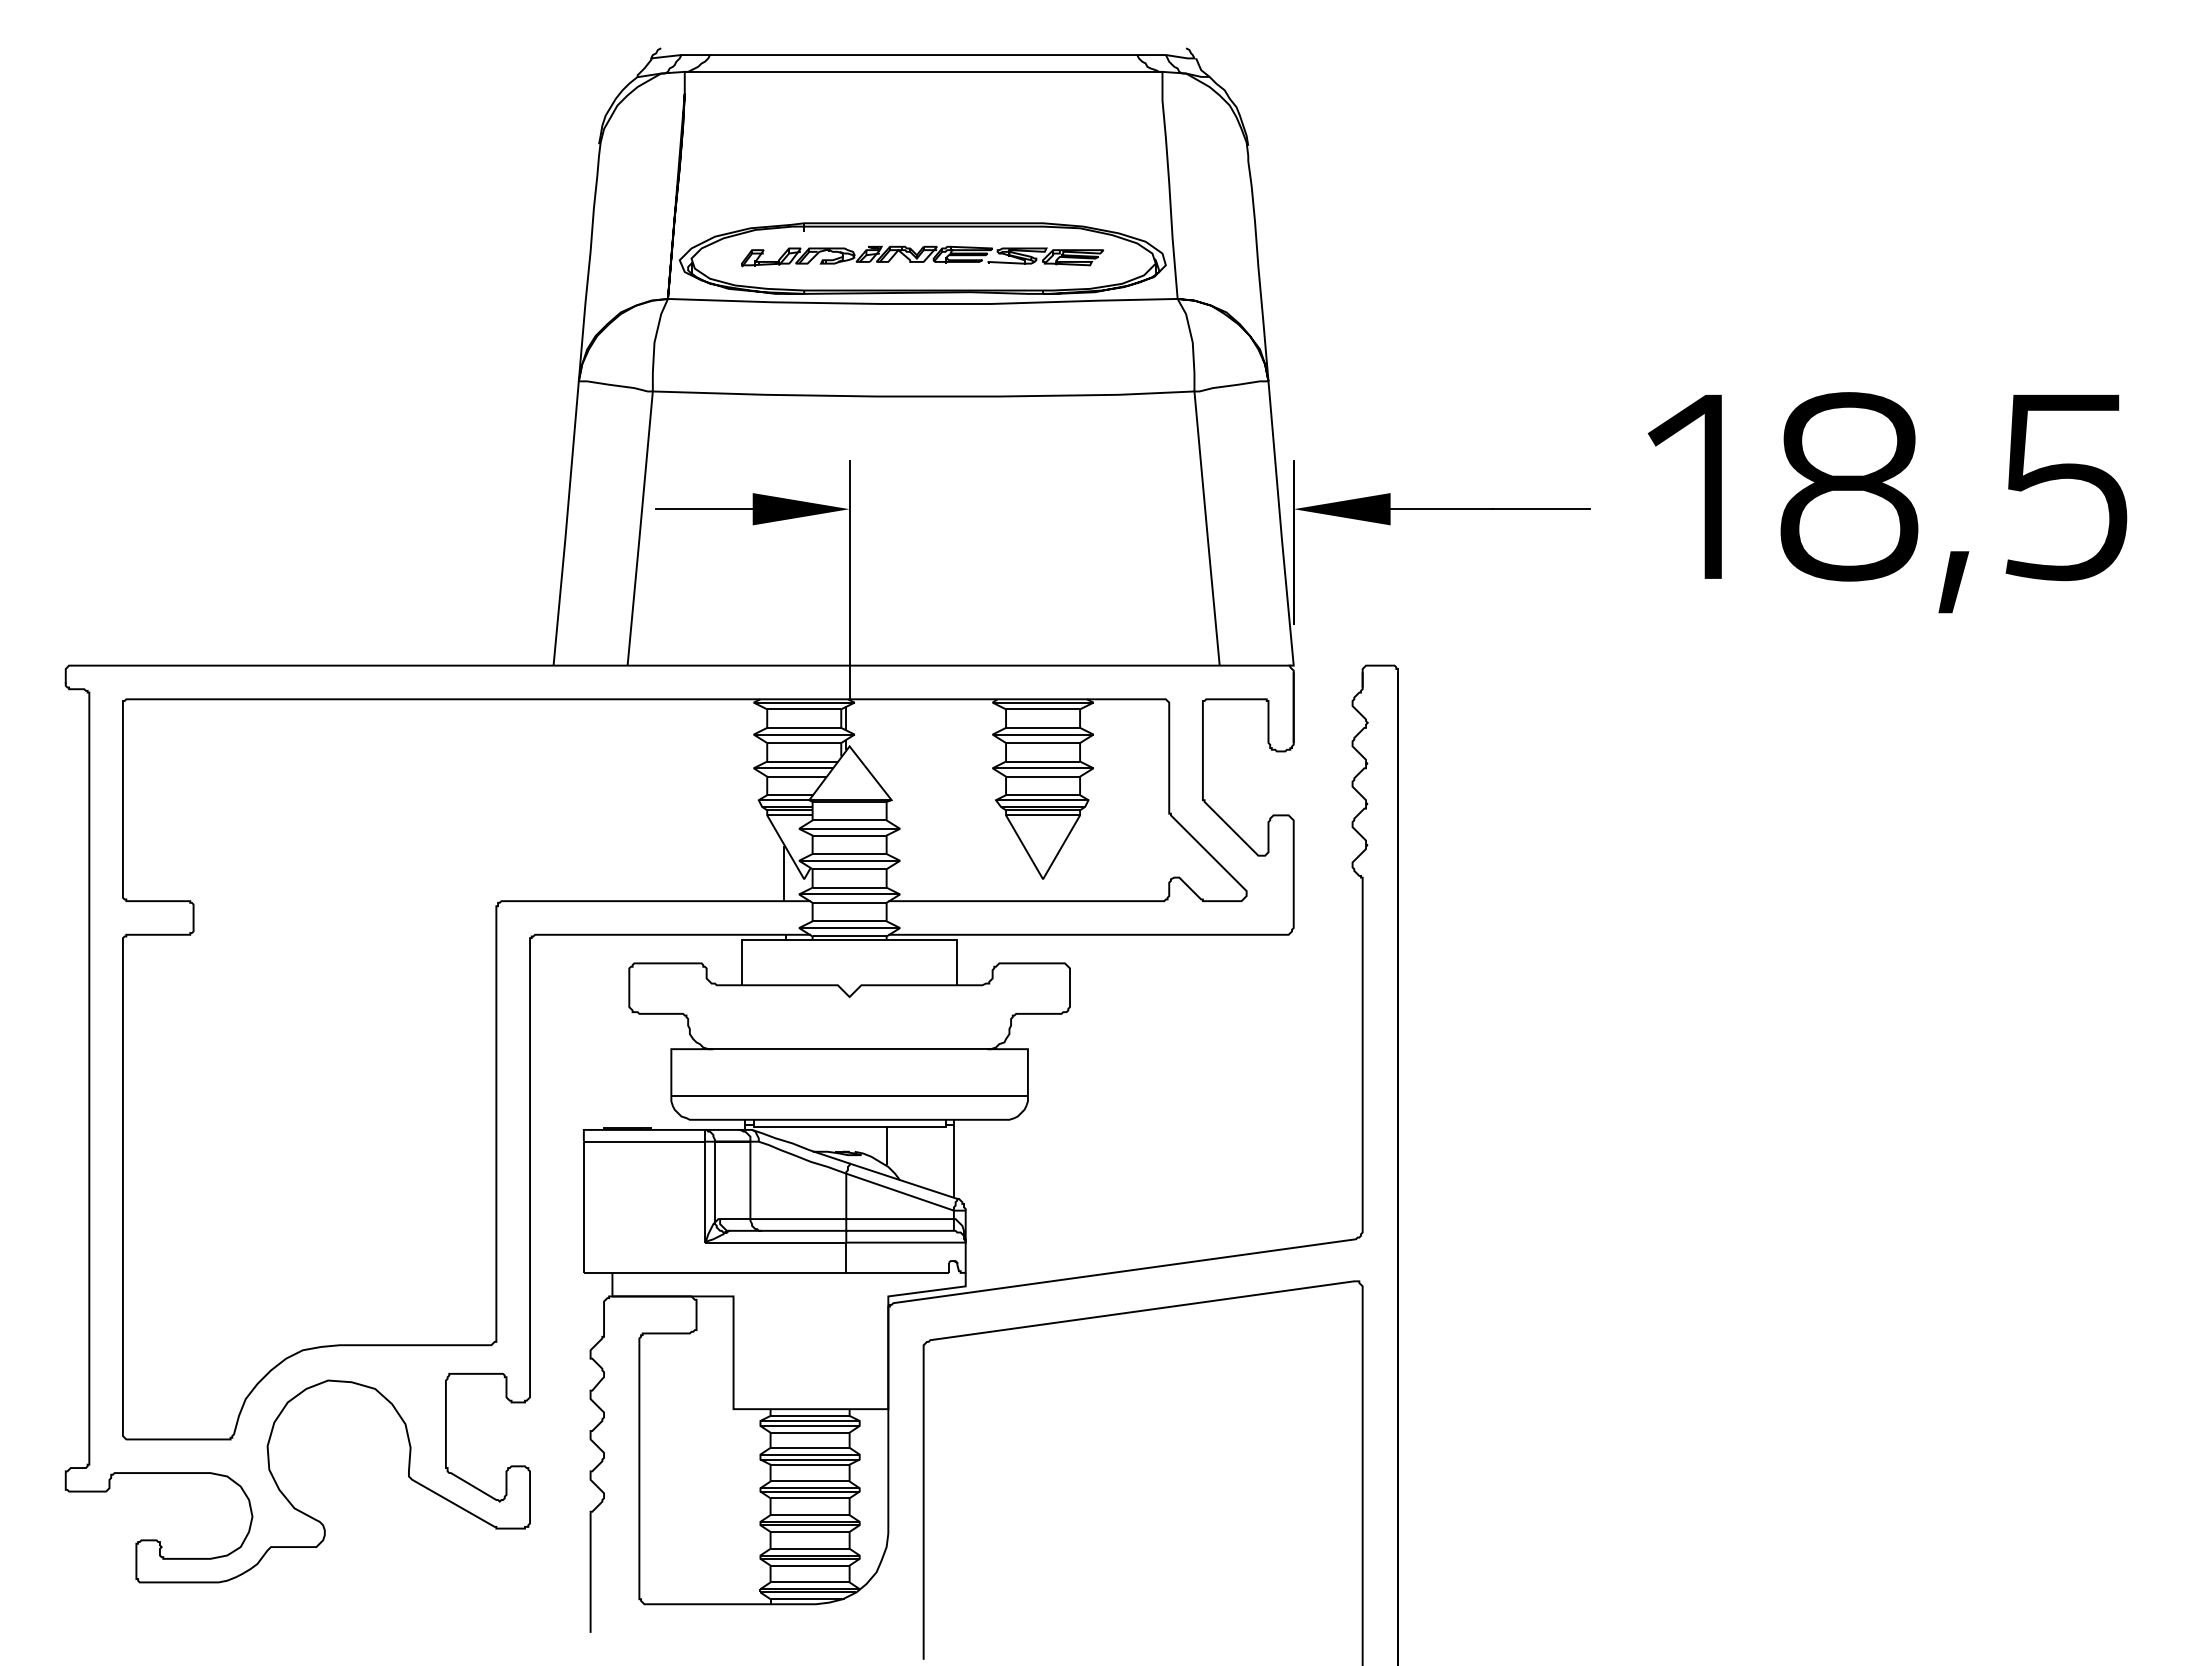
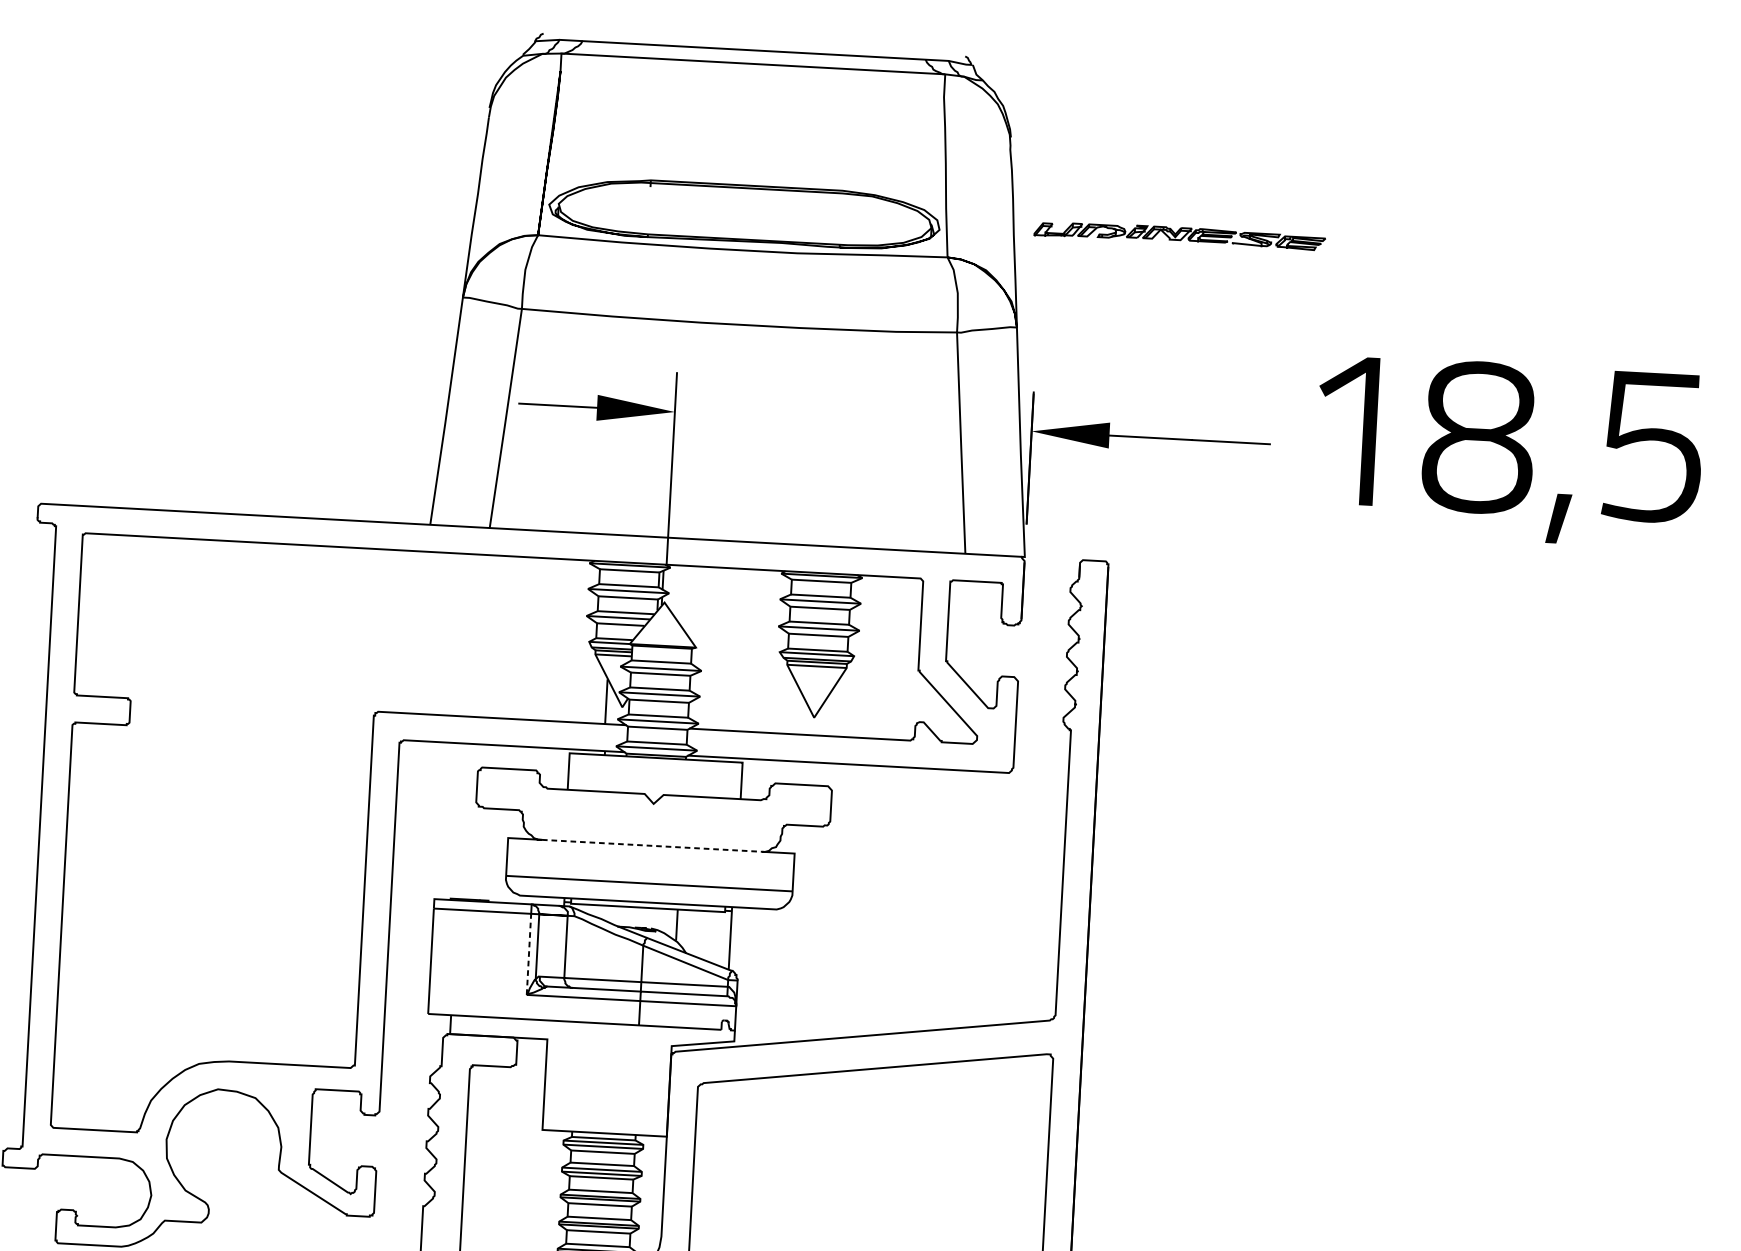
part: (922, 256) -> (1179, 235), moved
line: (850, 1049) -> (652, 846), solid -> dashed
line: (704, 1191) -> (528, 953), solid -> dashed

